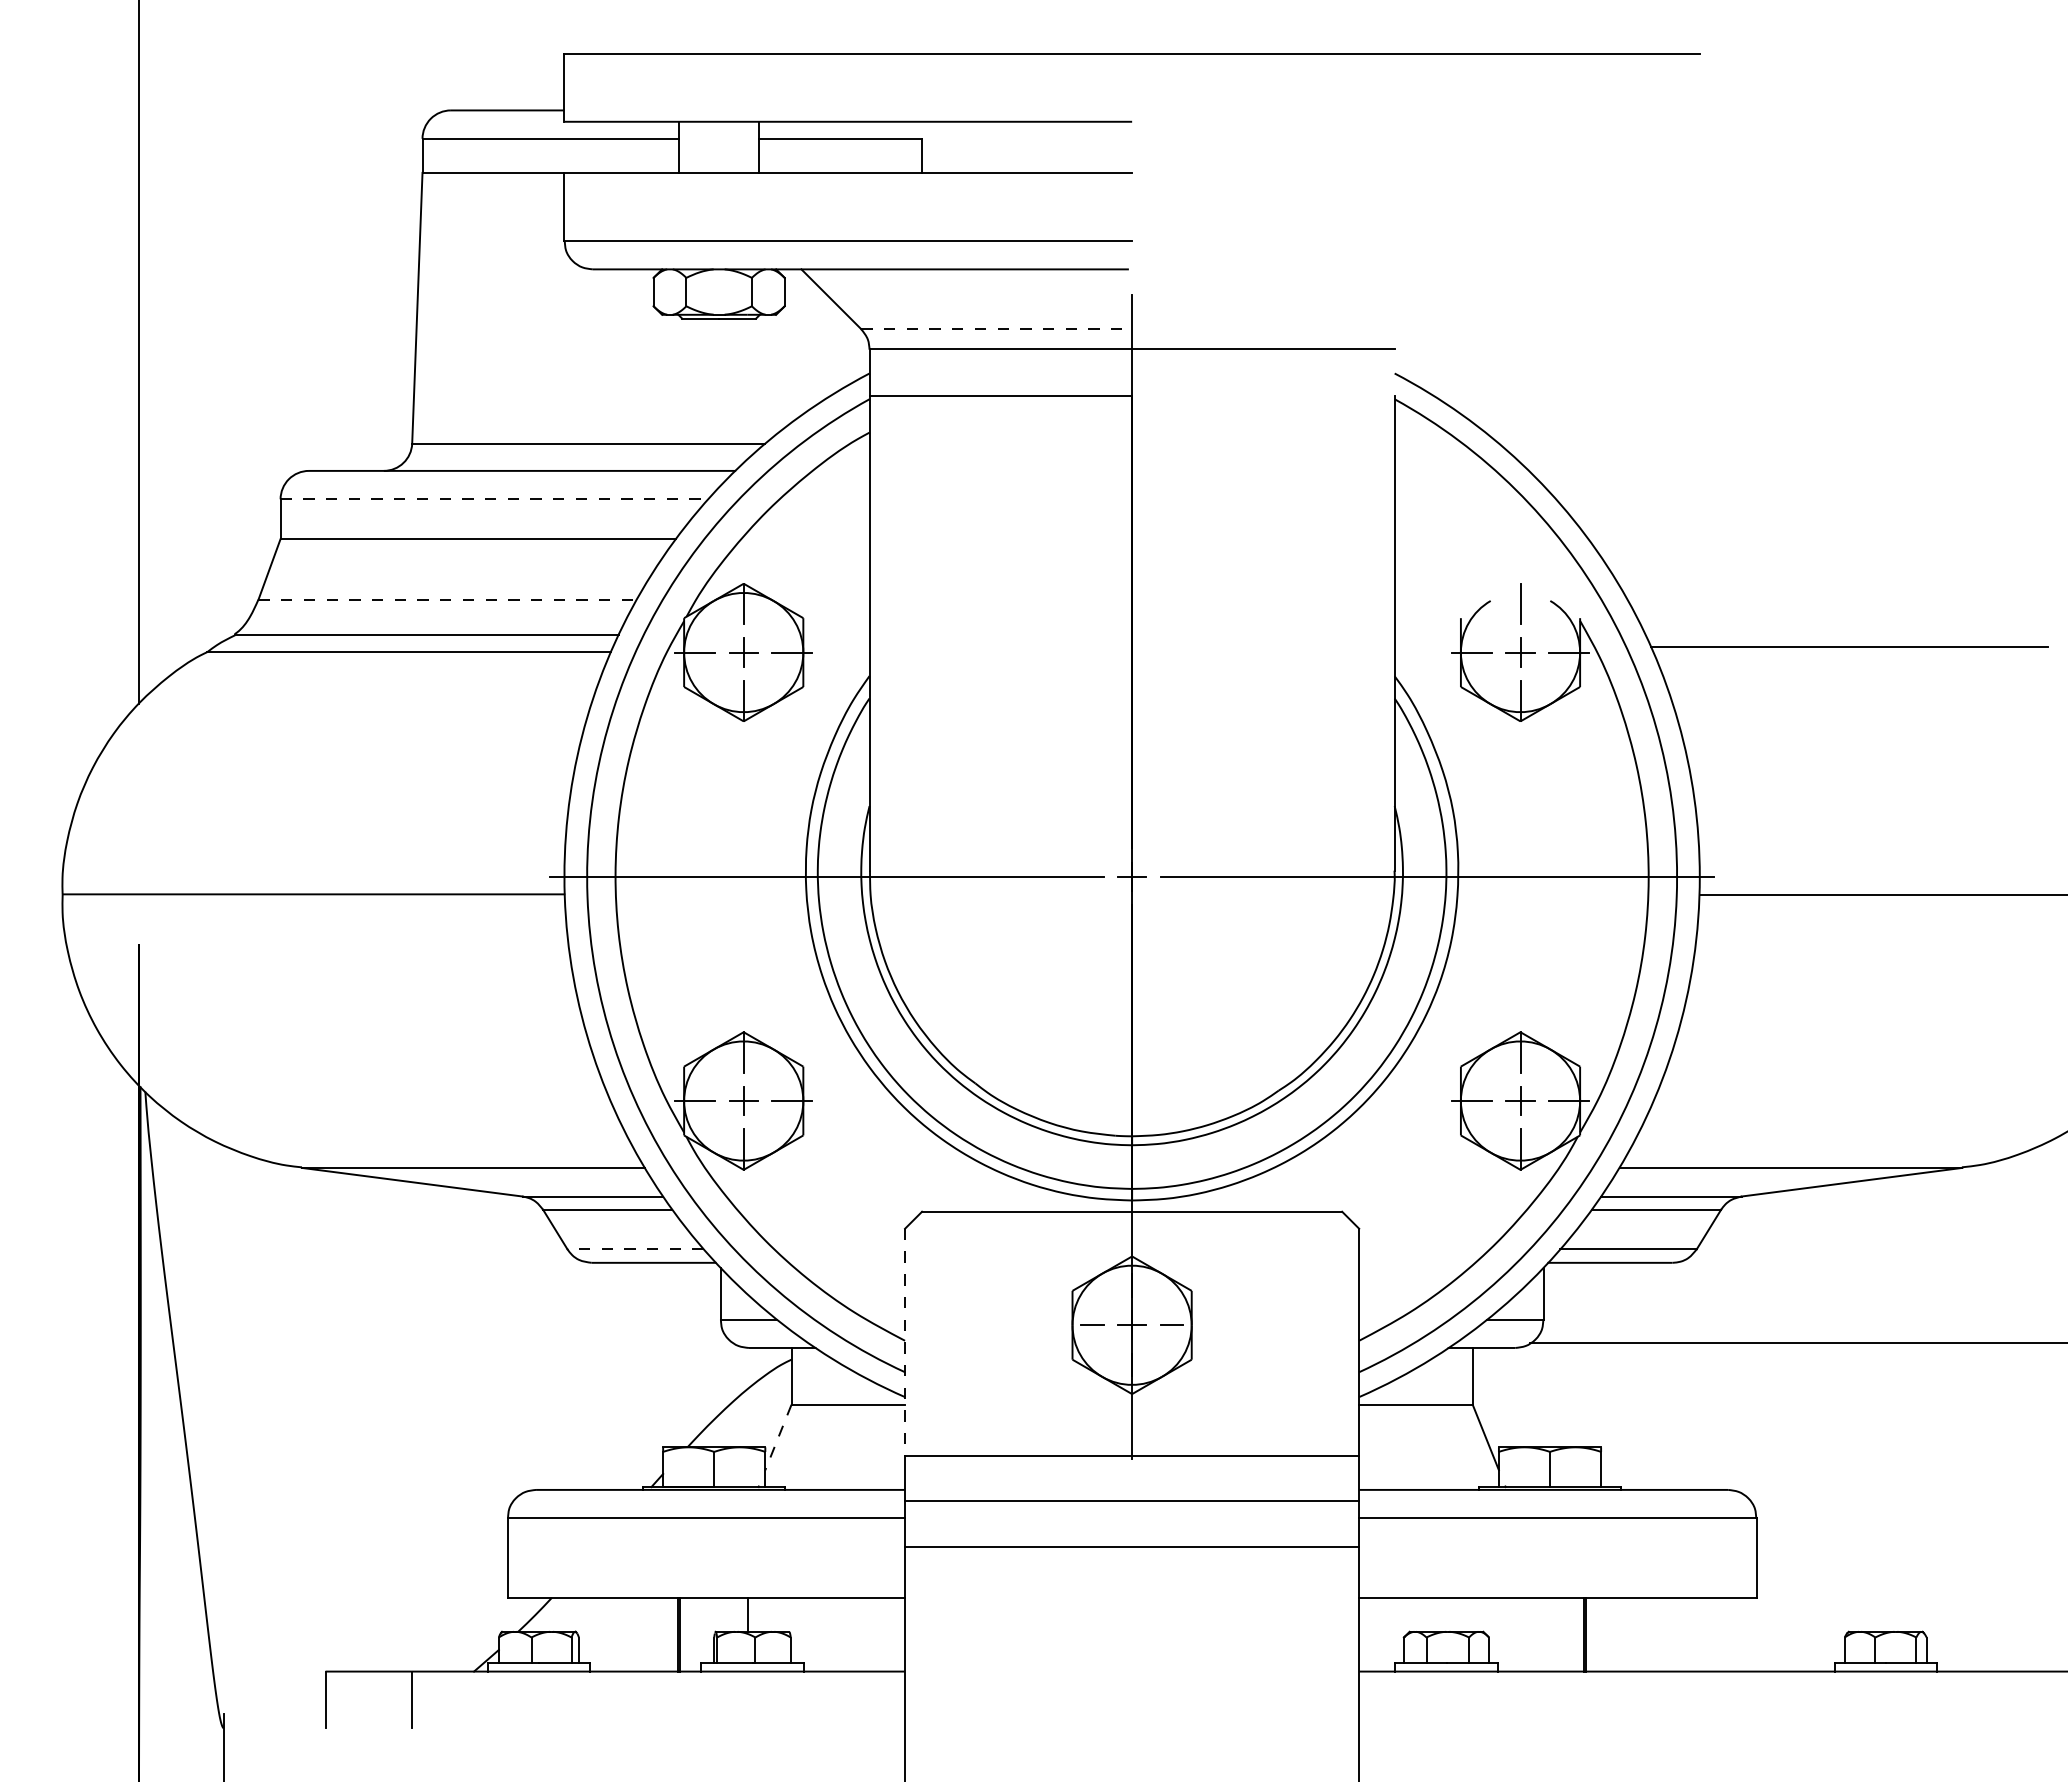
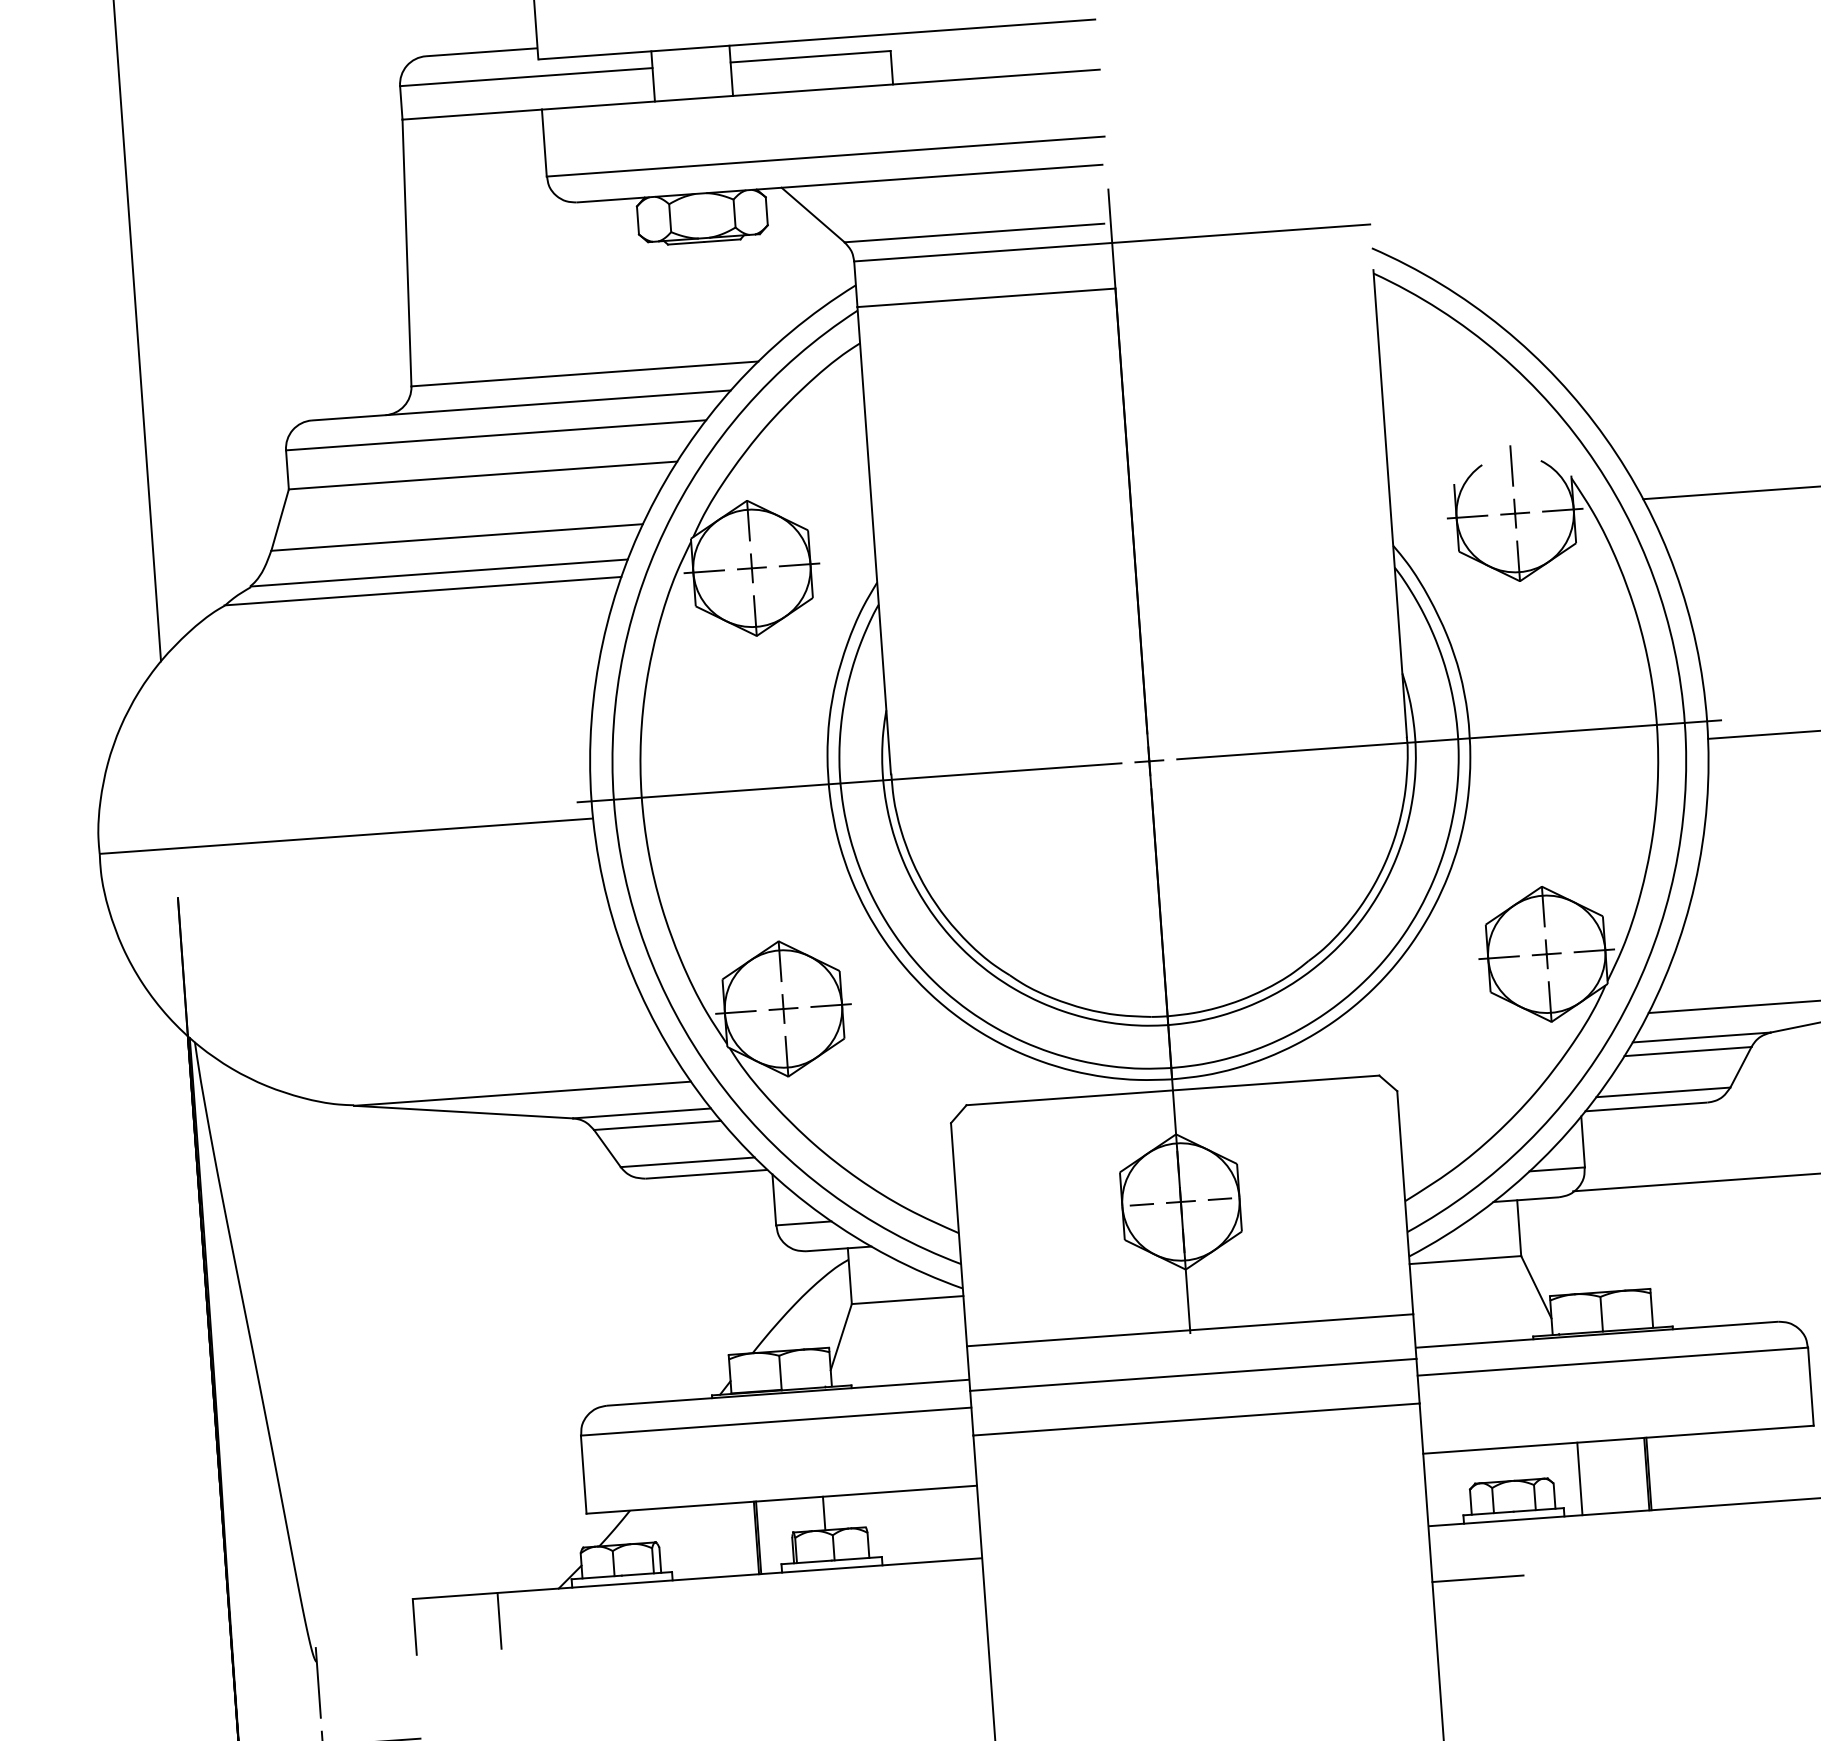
line: (993, 329) -> (974, 233), dashed -> solid
line: (494, 499) -> (496, 435), dashed -> solid
line: (447, 599) -> (457, 537), dashed -> solid
line: (635, 1249) -> (687, 1162), dashed -> solid
line: (905, 1342) -> (959, 1234), dashed -> solid
line: (778, 1437) -> (841, 1337), dashed -> solid
line: (1515, 1634) -> (1579, 1478), added
line: (1405, 1728) -> (1477, 1578), added

